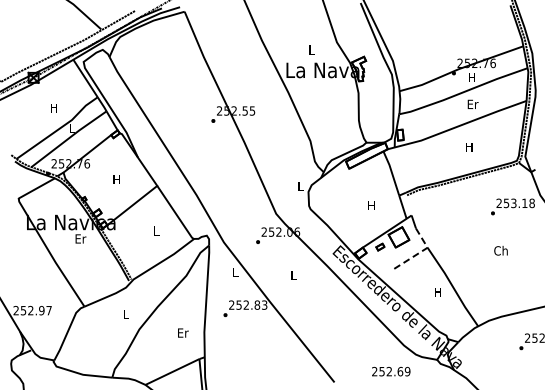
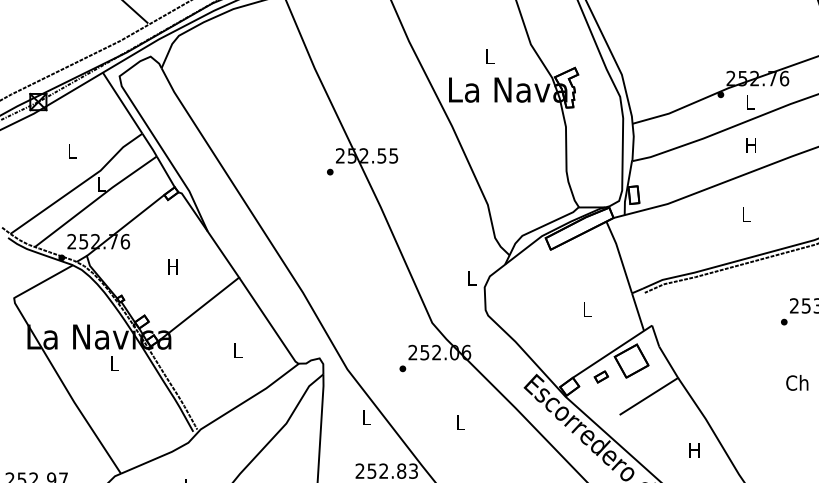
text: (471, 77) -> (749, 101), H -> L
text: (472, 103) -> (751, 143), Er -> H
text: (53, 108) -> (70, 151), H -> L
text: (469, 147) -> (746, 215), H -> L
text: (371, 205) -> (586, 309), H -> L
text: (80, 238) -> (114, 362), Er -> L
line: (419, 253) -> (664, 387), dashed -> solid

